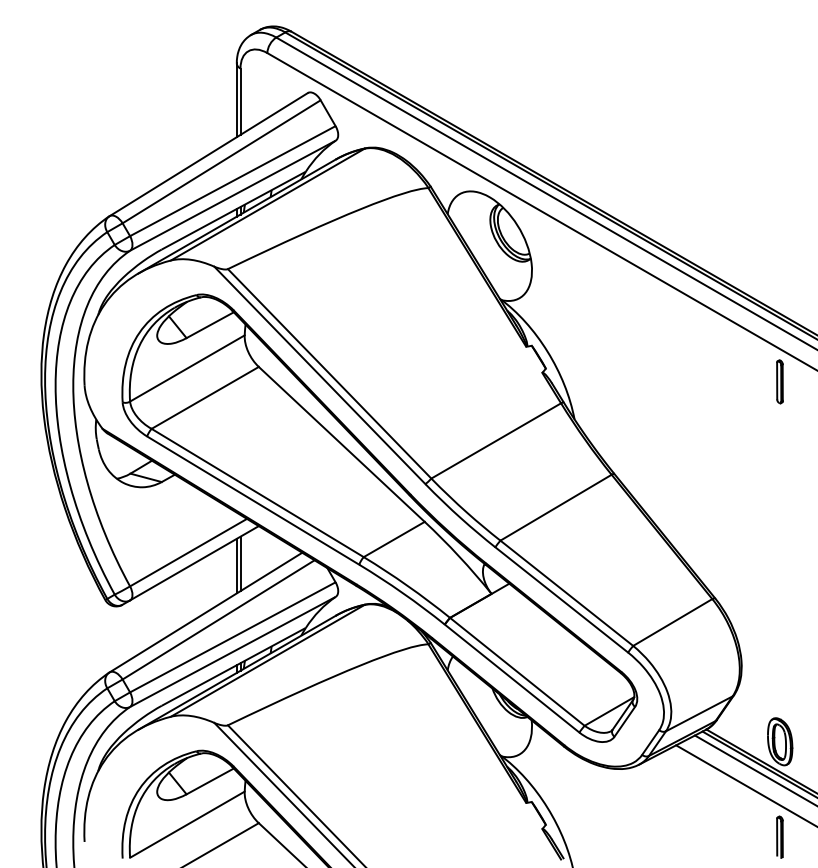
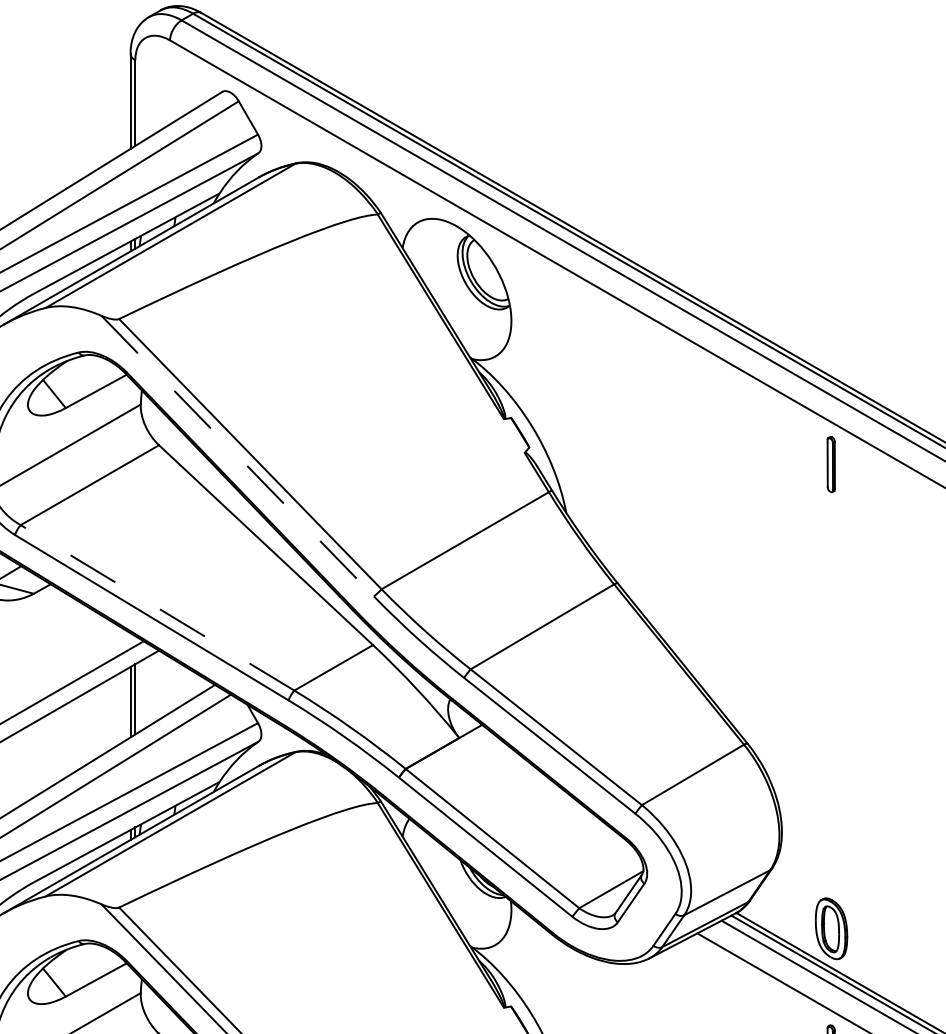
line: (319, 375) -> (237, 456), solid -> dashed
line: (257, 493) -> (157, 608), solid -> dashed

